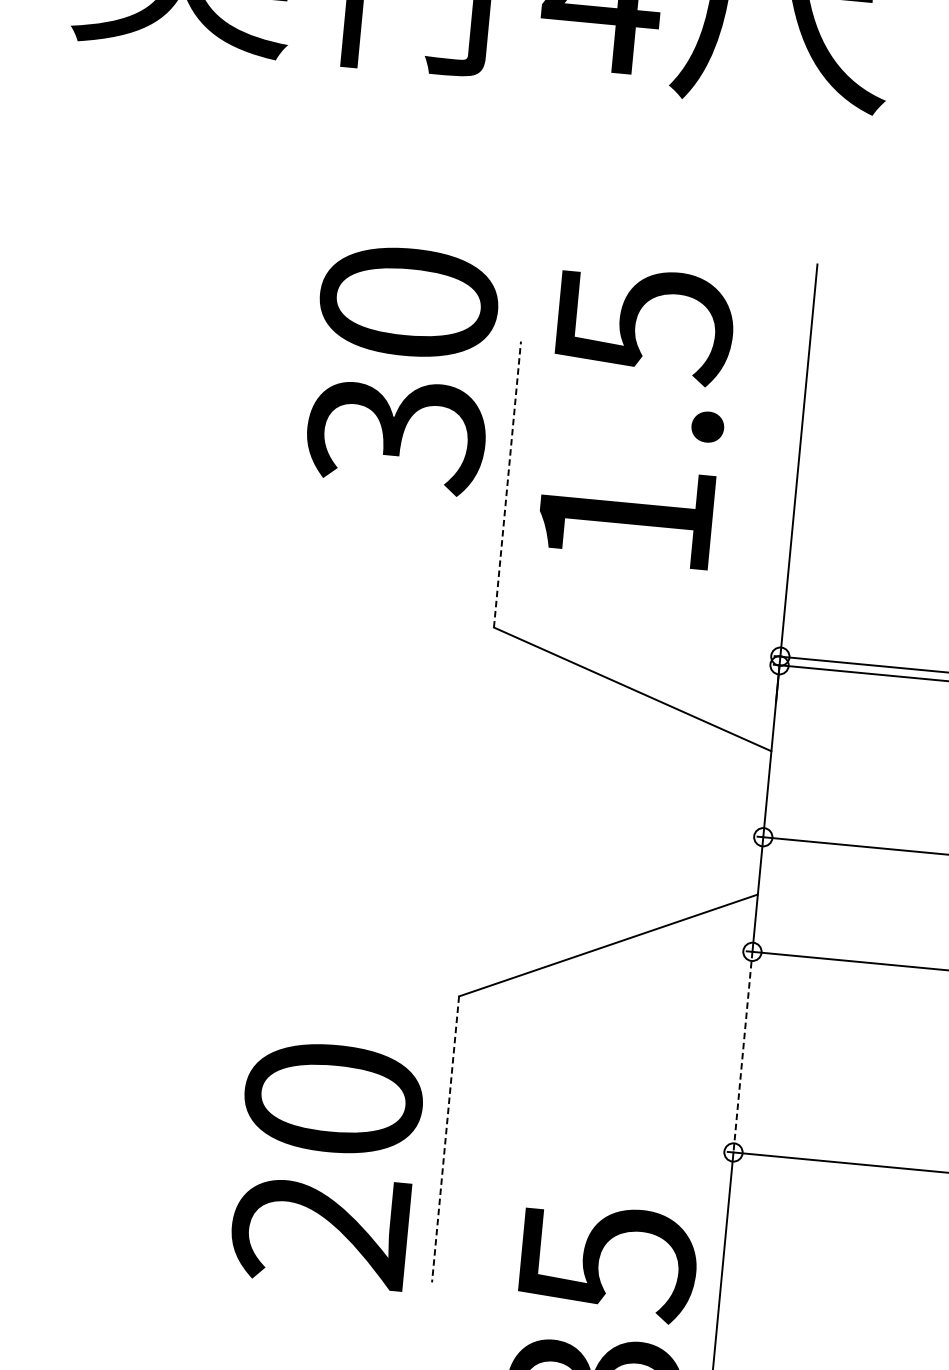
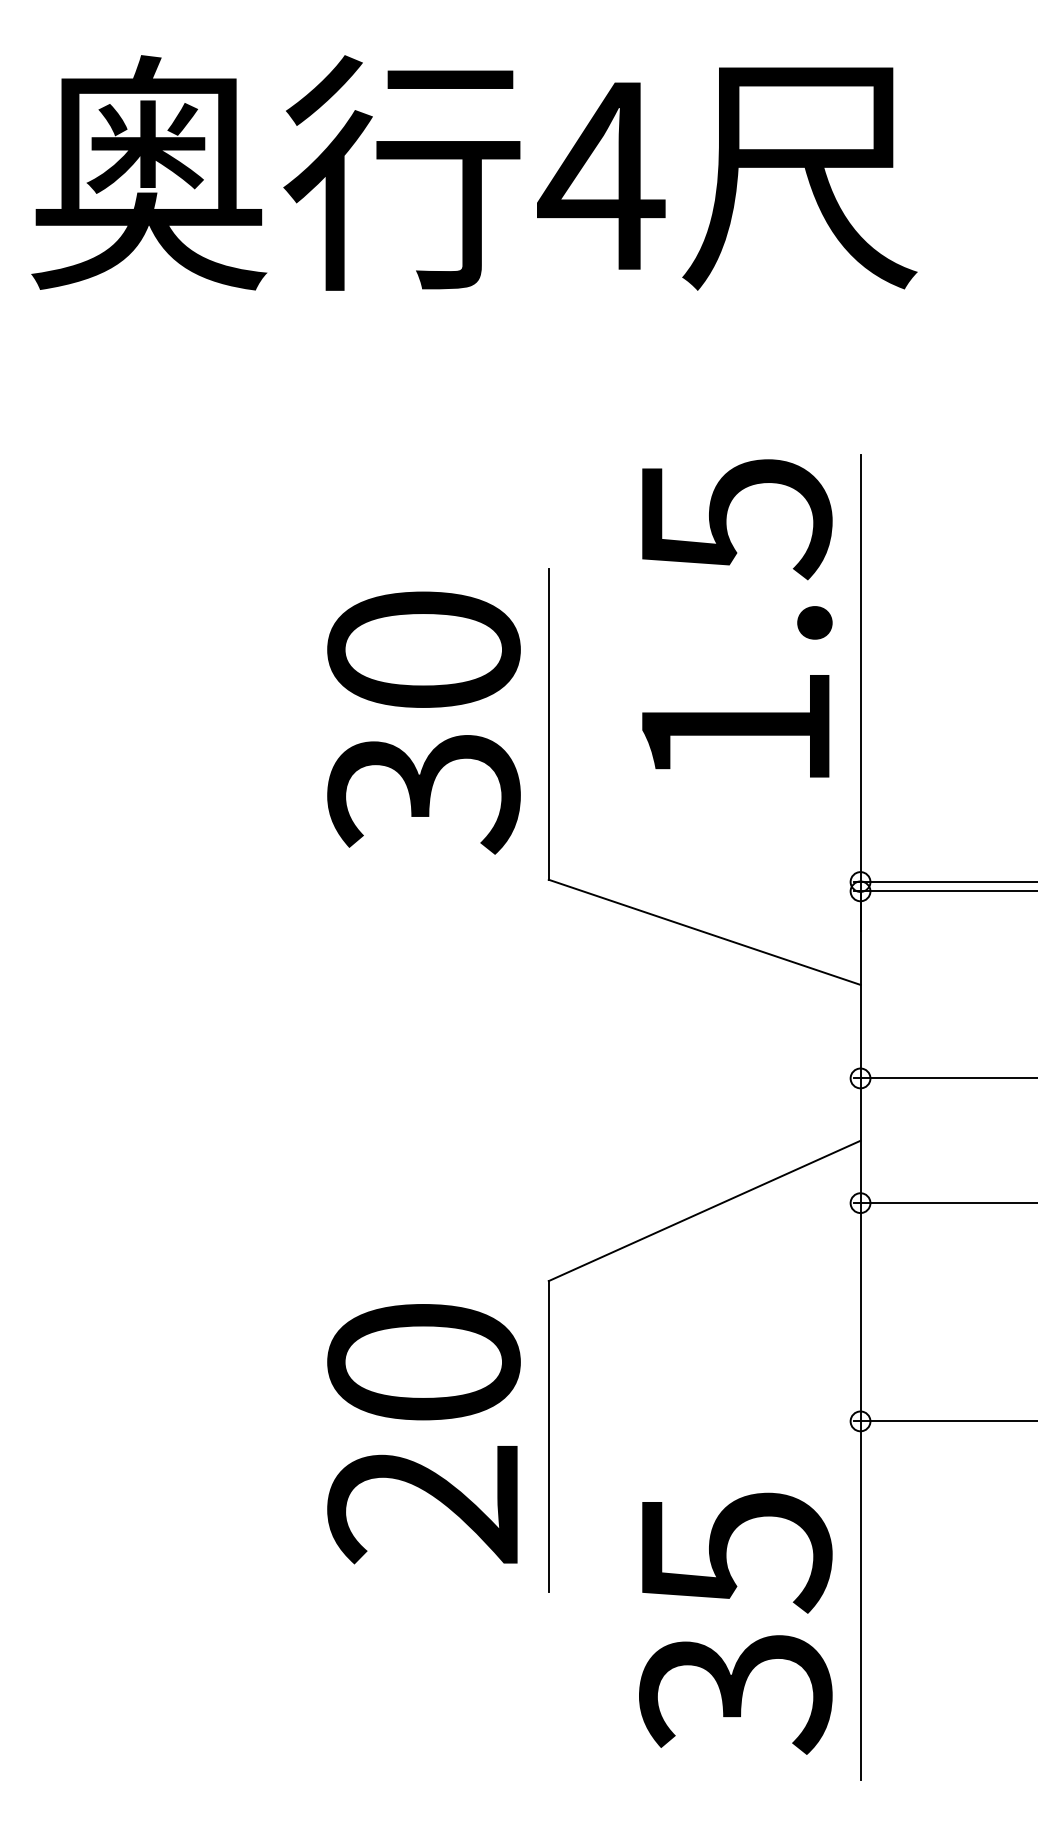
text: (402, 369) -> (423, 722), moved
text: (637, 416) -> (737, 618), moved
line: (507, 484) -> (548, 724), dashed -> solid
line: (742, 1052) -> (860, 1312), dashed -> solid
line: (445, 1139) -> (548, 1436), dashed -> solid
text: (326, 1165) -> (423, 1434), moved

